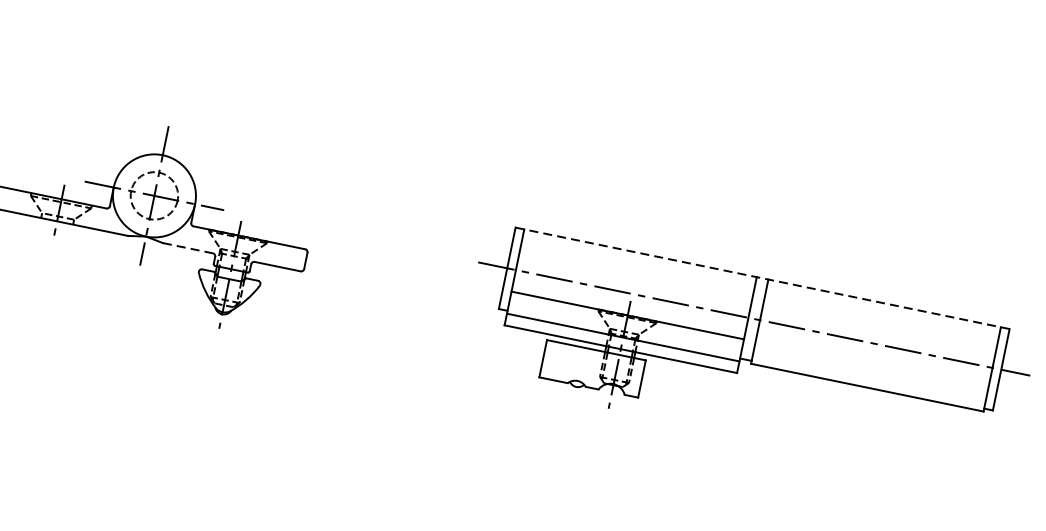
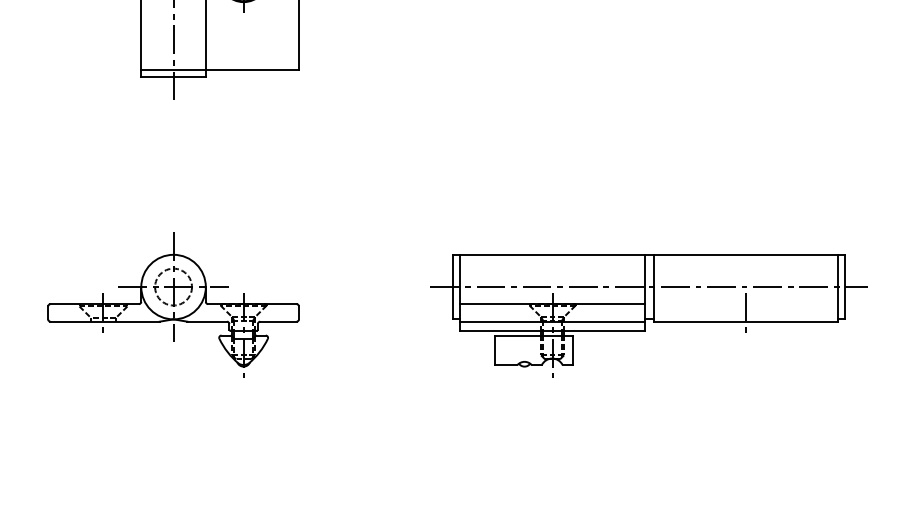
line: (188, 248) -> (207, 321), dashed -> solid
line: (762, 277) -> (649, 254), dashed -> solid
line: (870, 376) -> (746, 312), added

